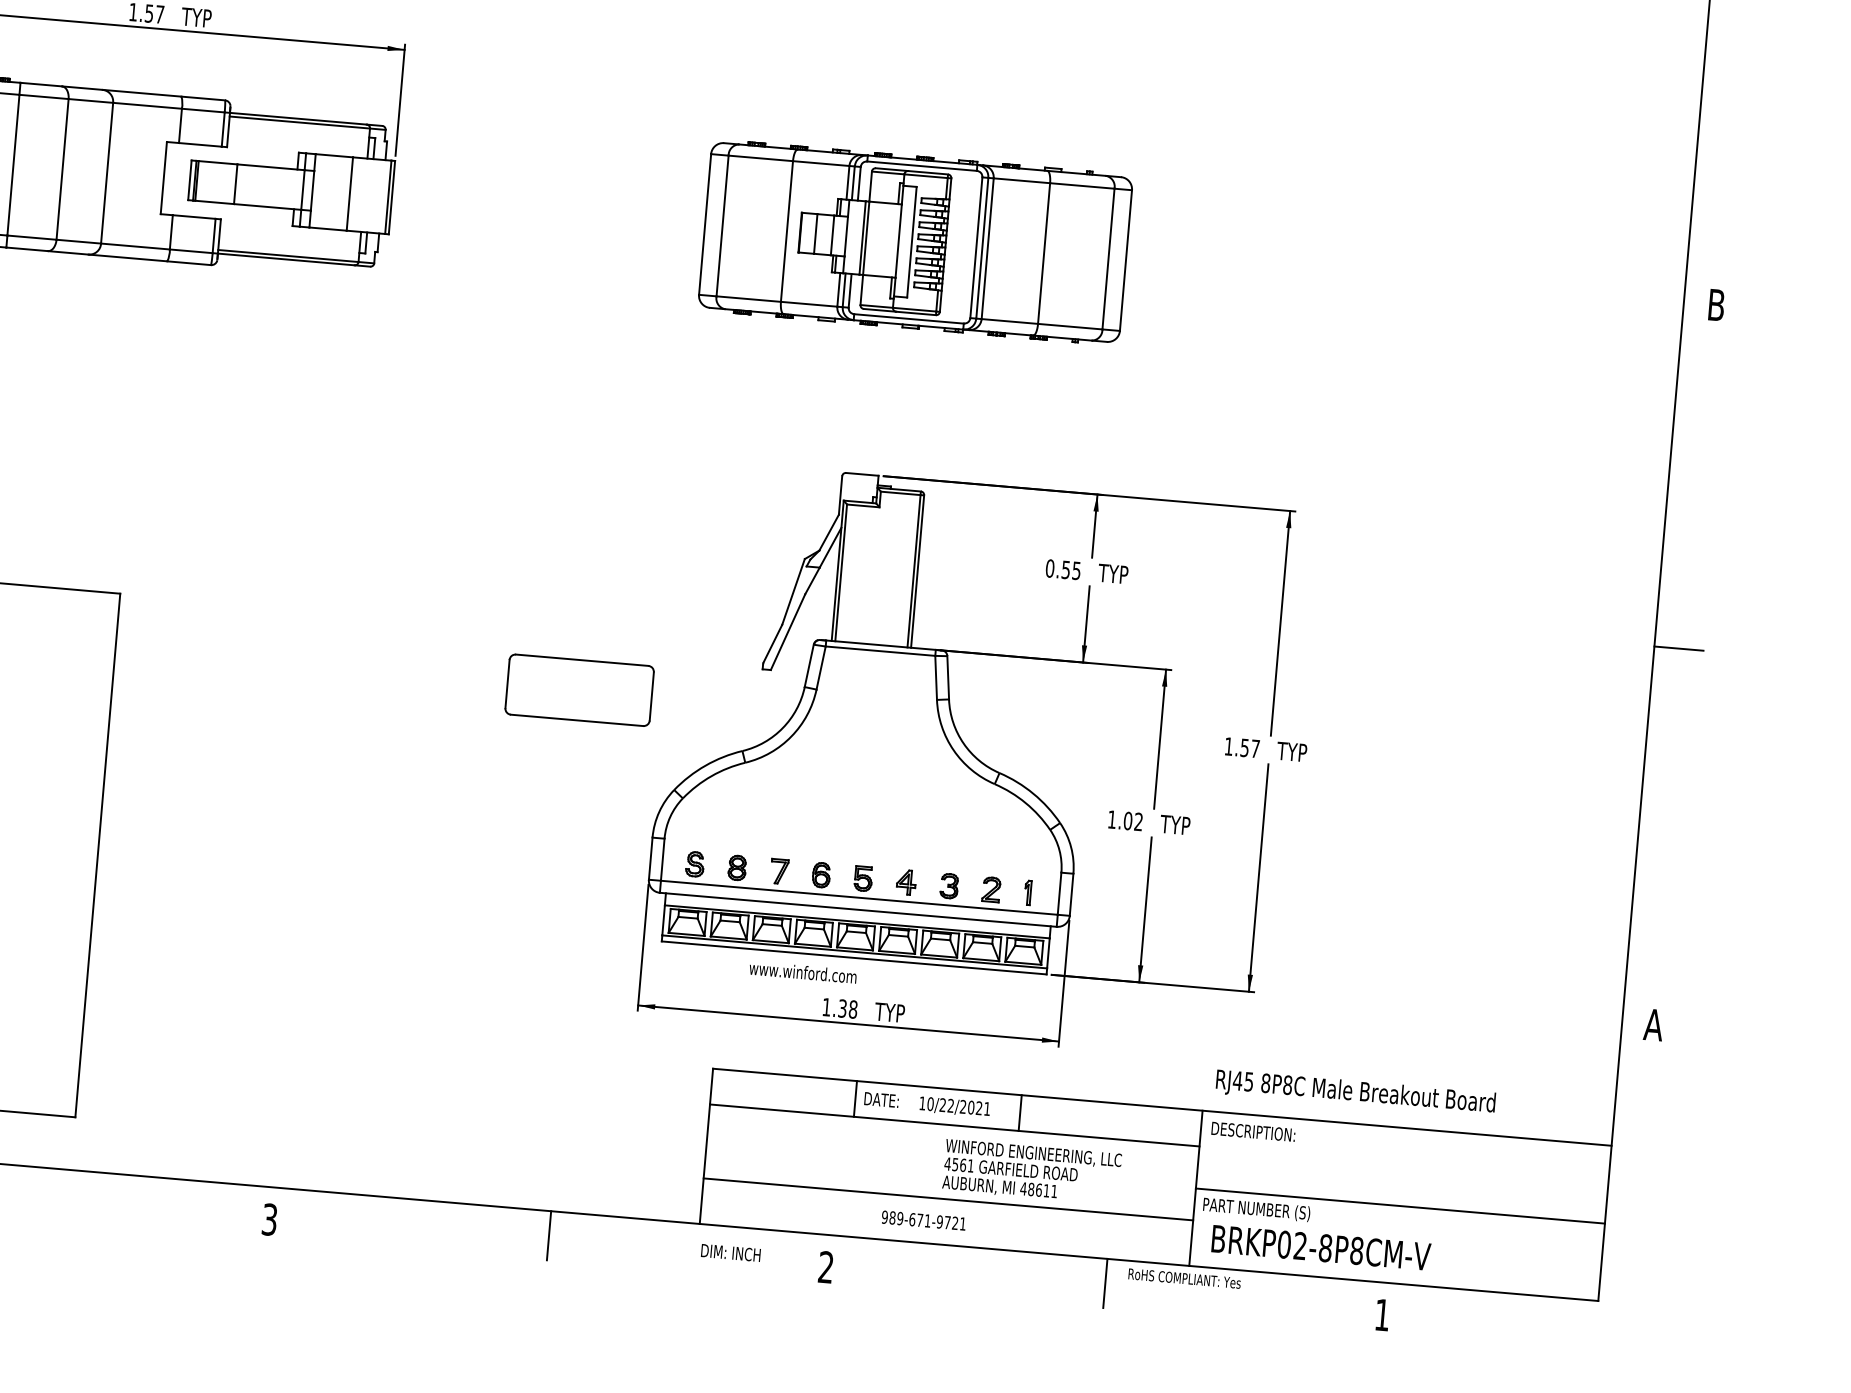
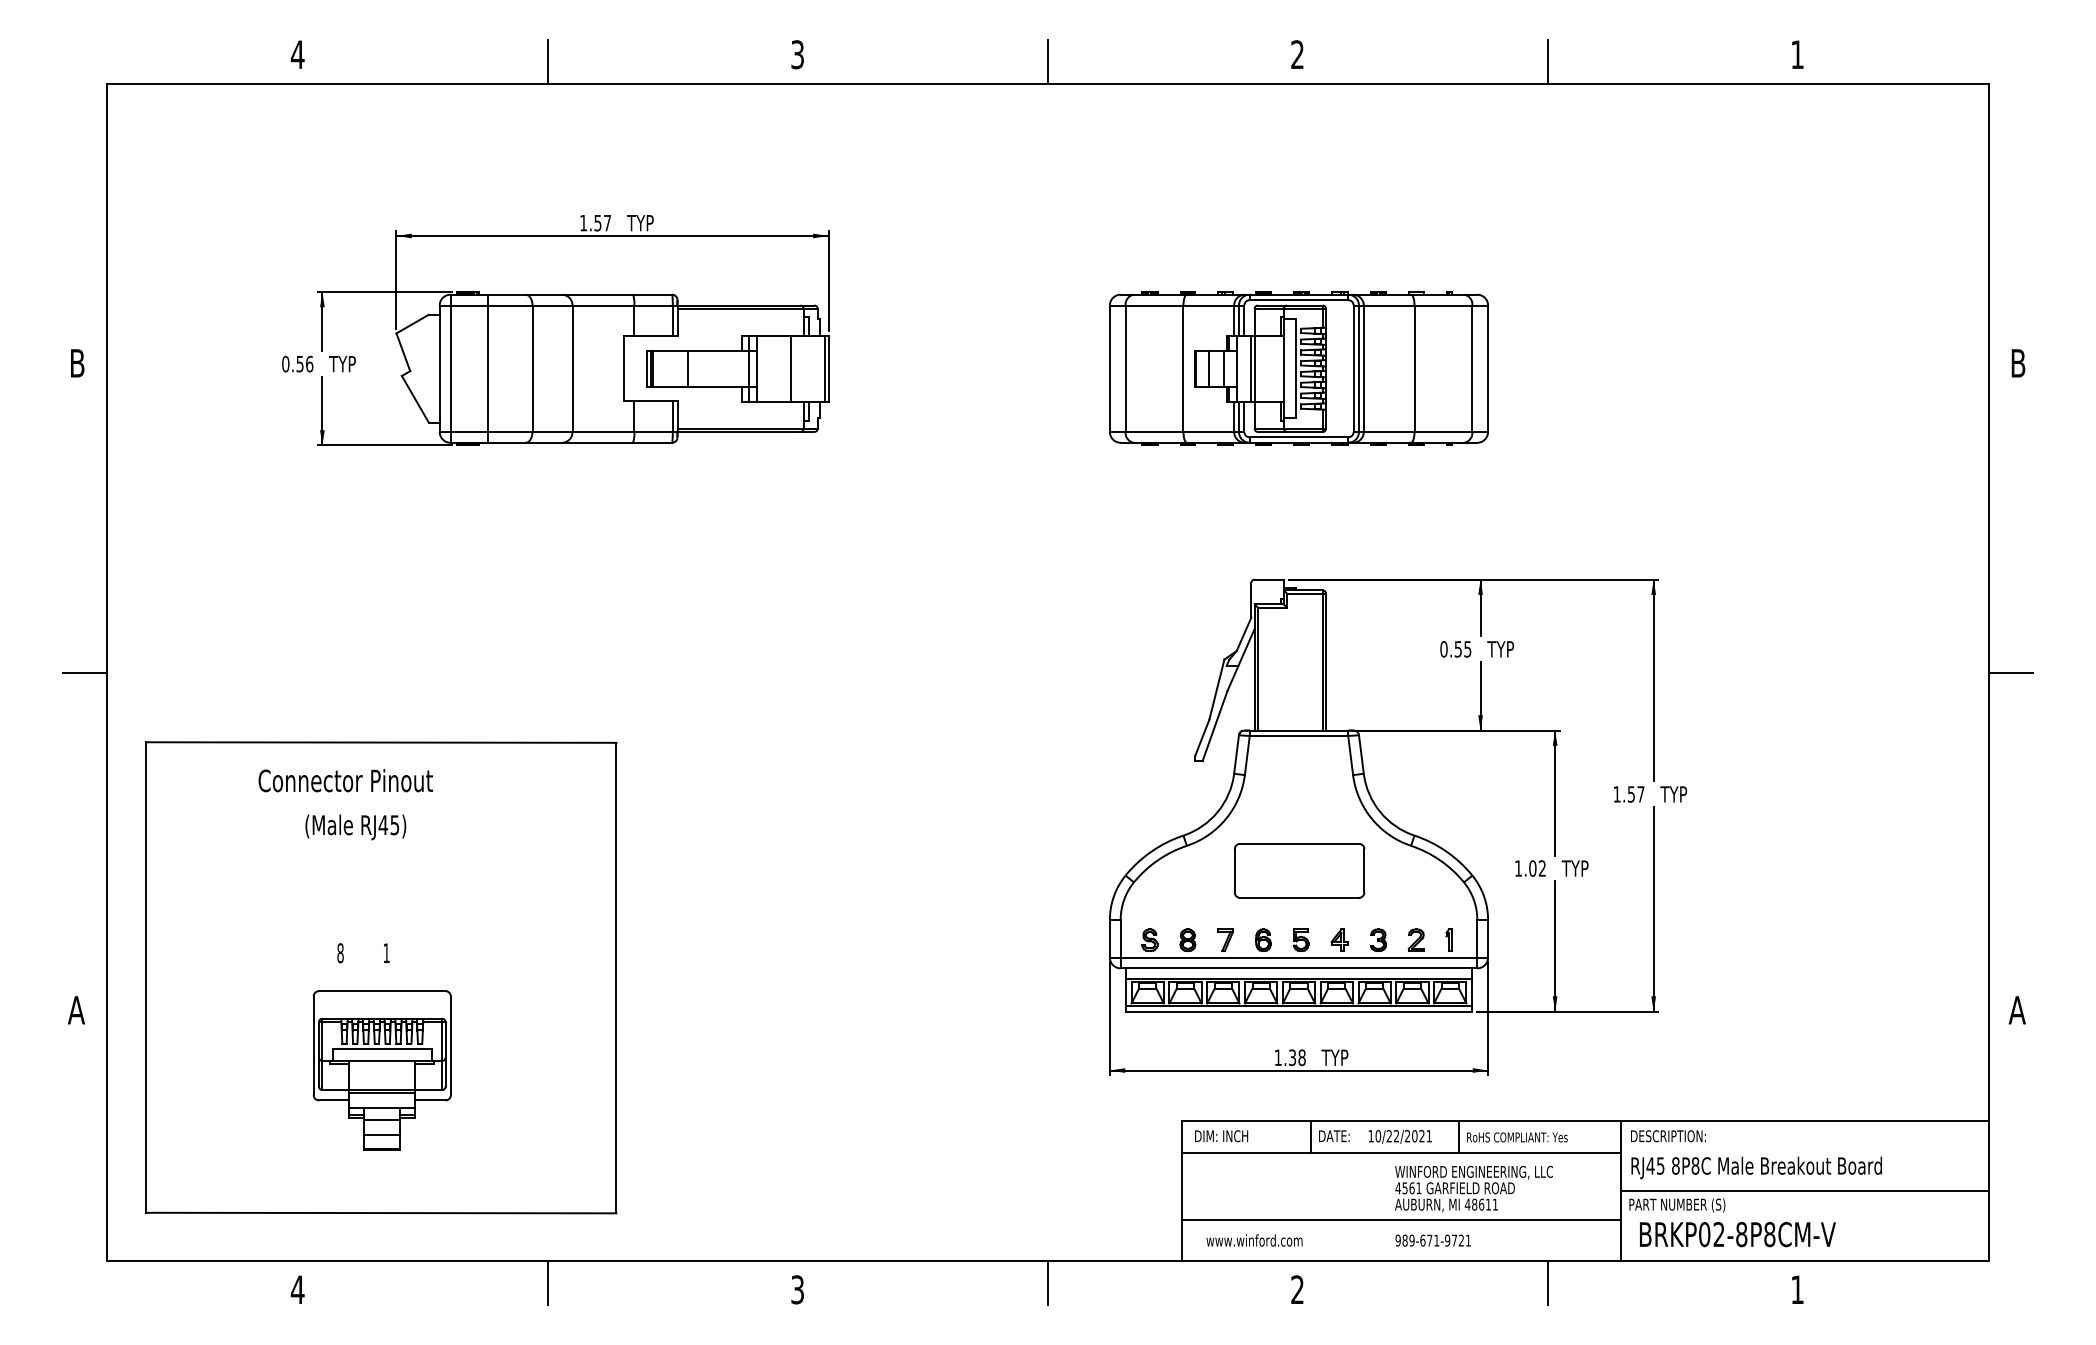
part: (579, 689) -> (1299, 870), moved
text: (803, 972) -> (1254, 1240), moved
text: (1355, 1092) -> (1756, 1167), moved
text: (923, 1220) -> (1432, 1240), moved
text: (730, 1253) -> (1221, 1136), moved
text: (1184, 1278) -> (1517, 1137), moved

